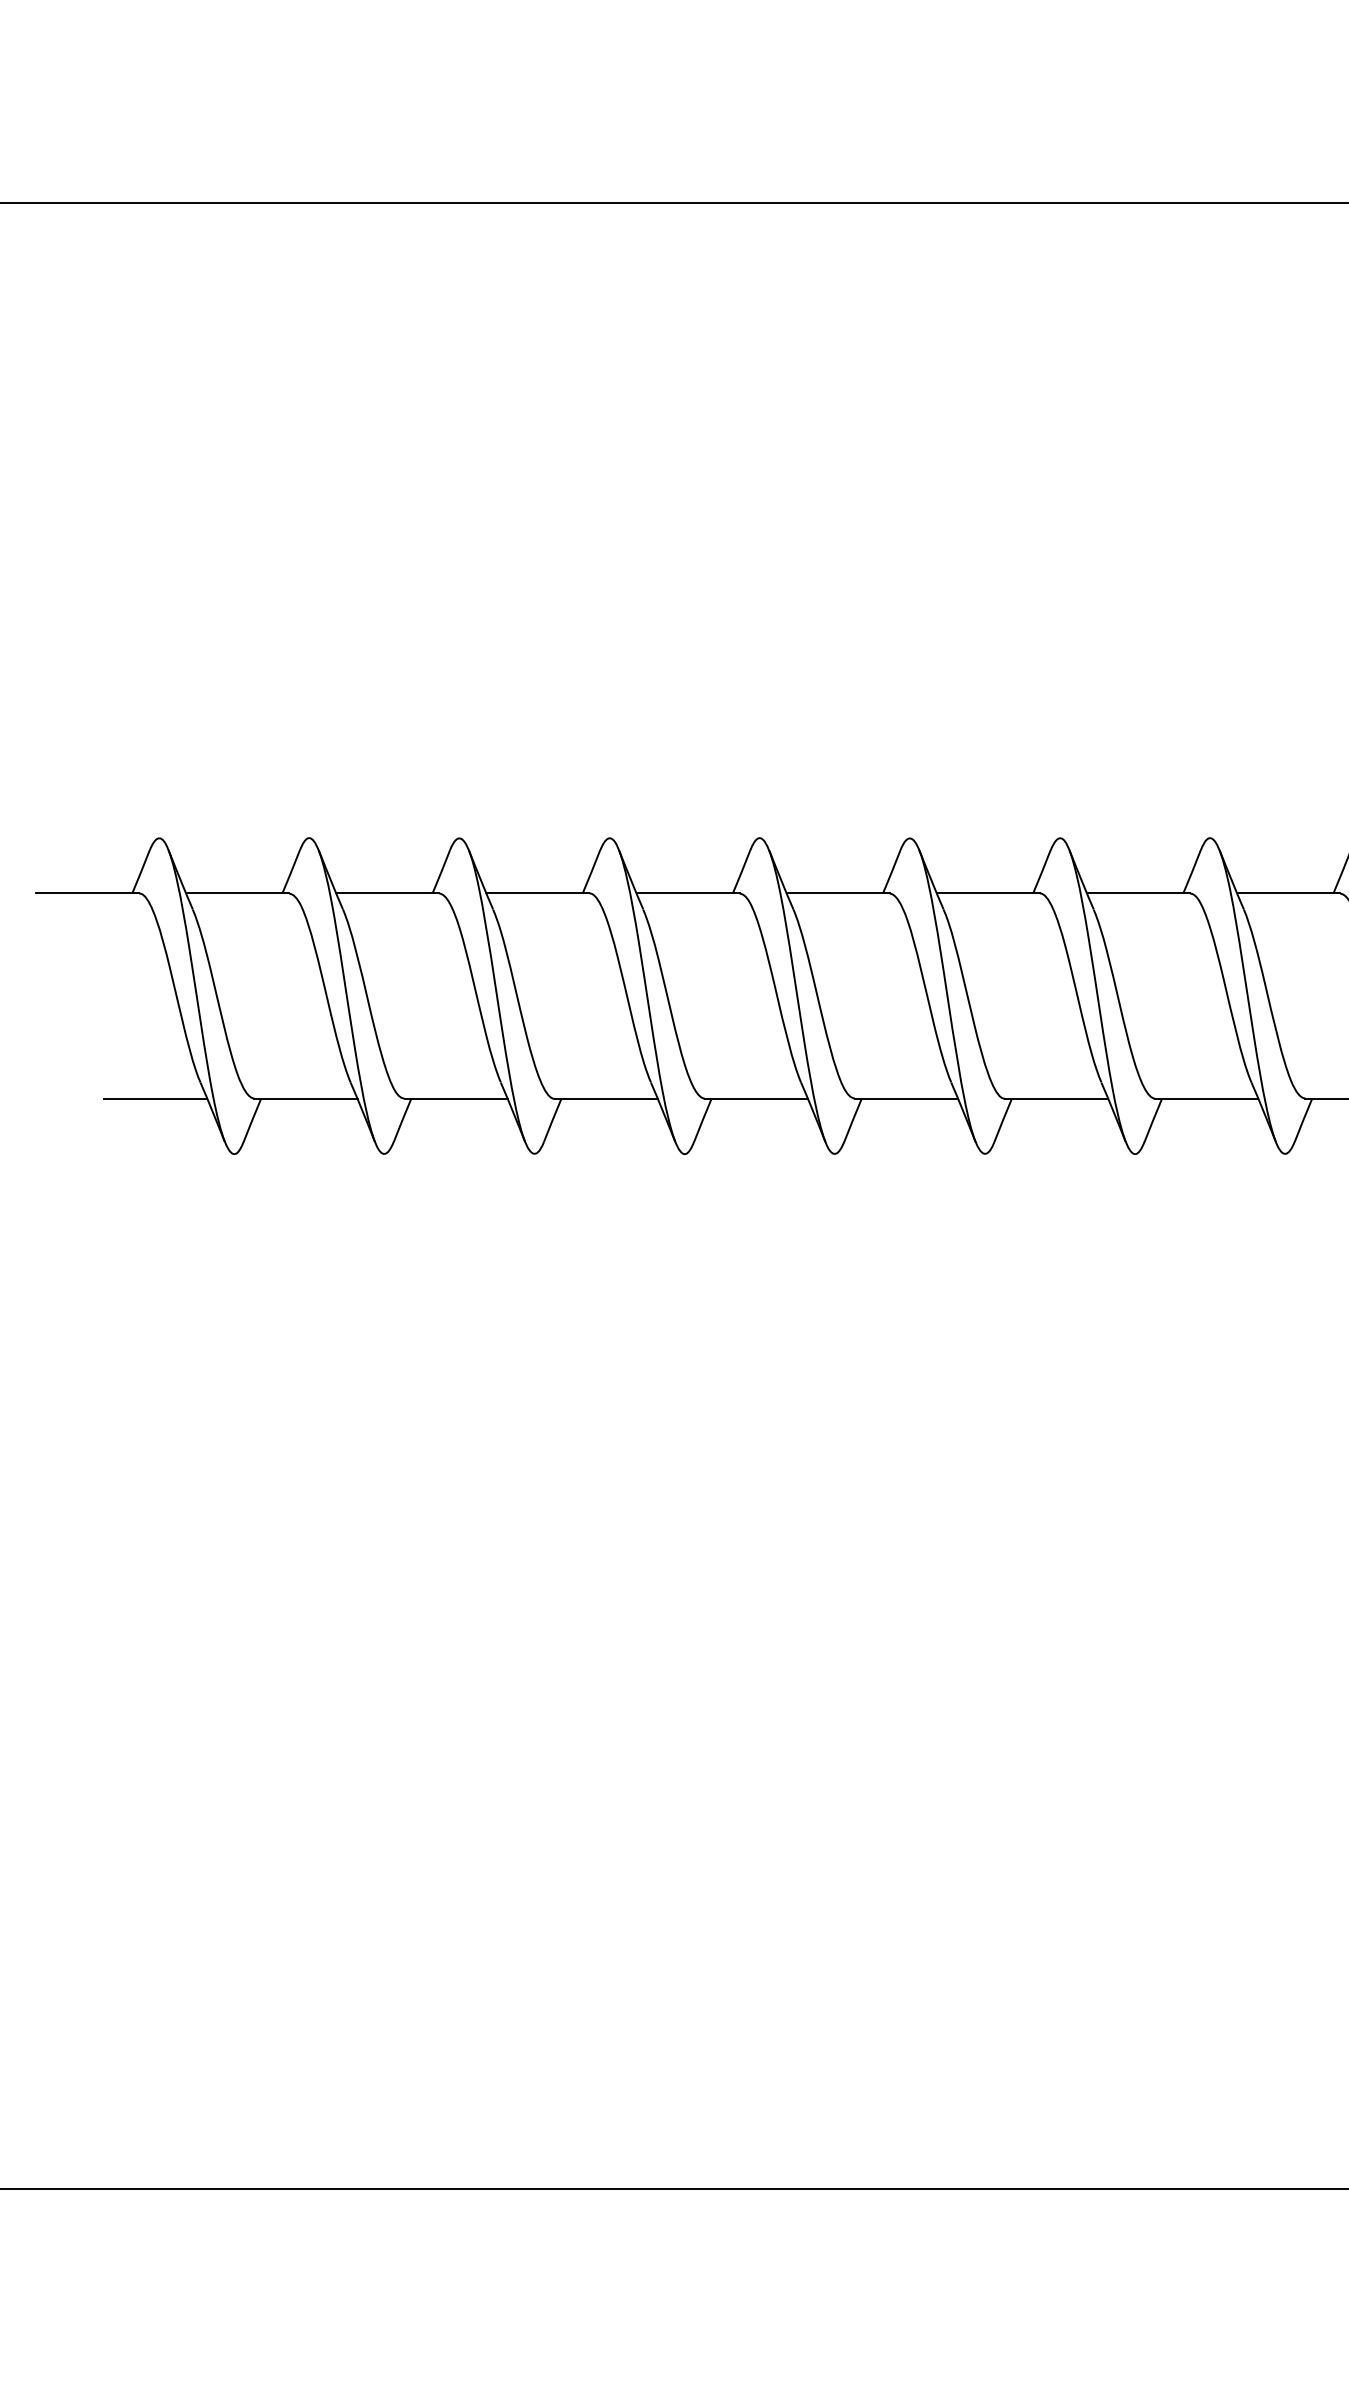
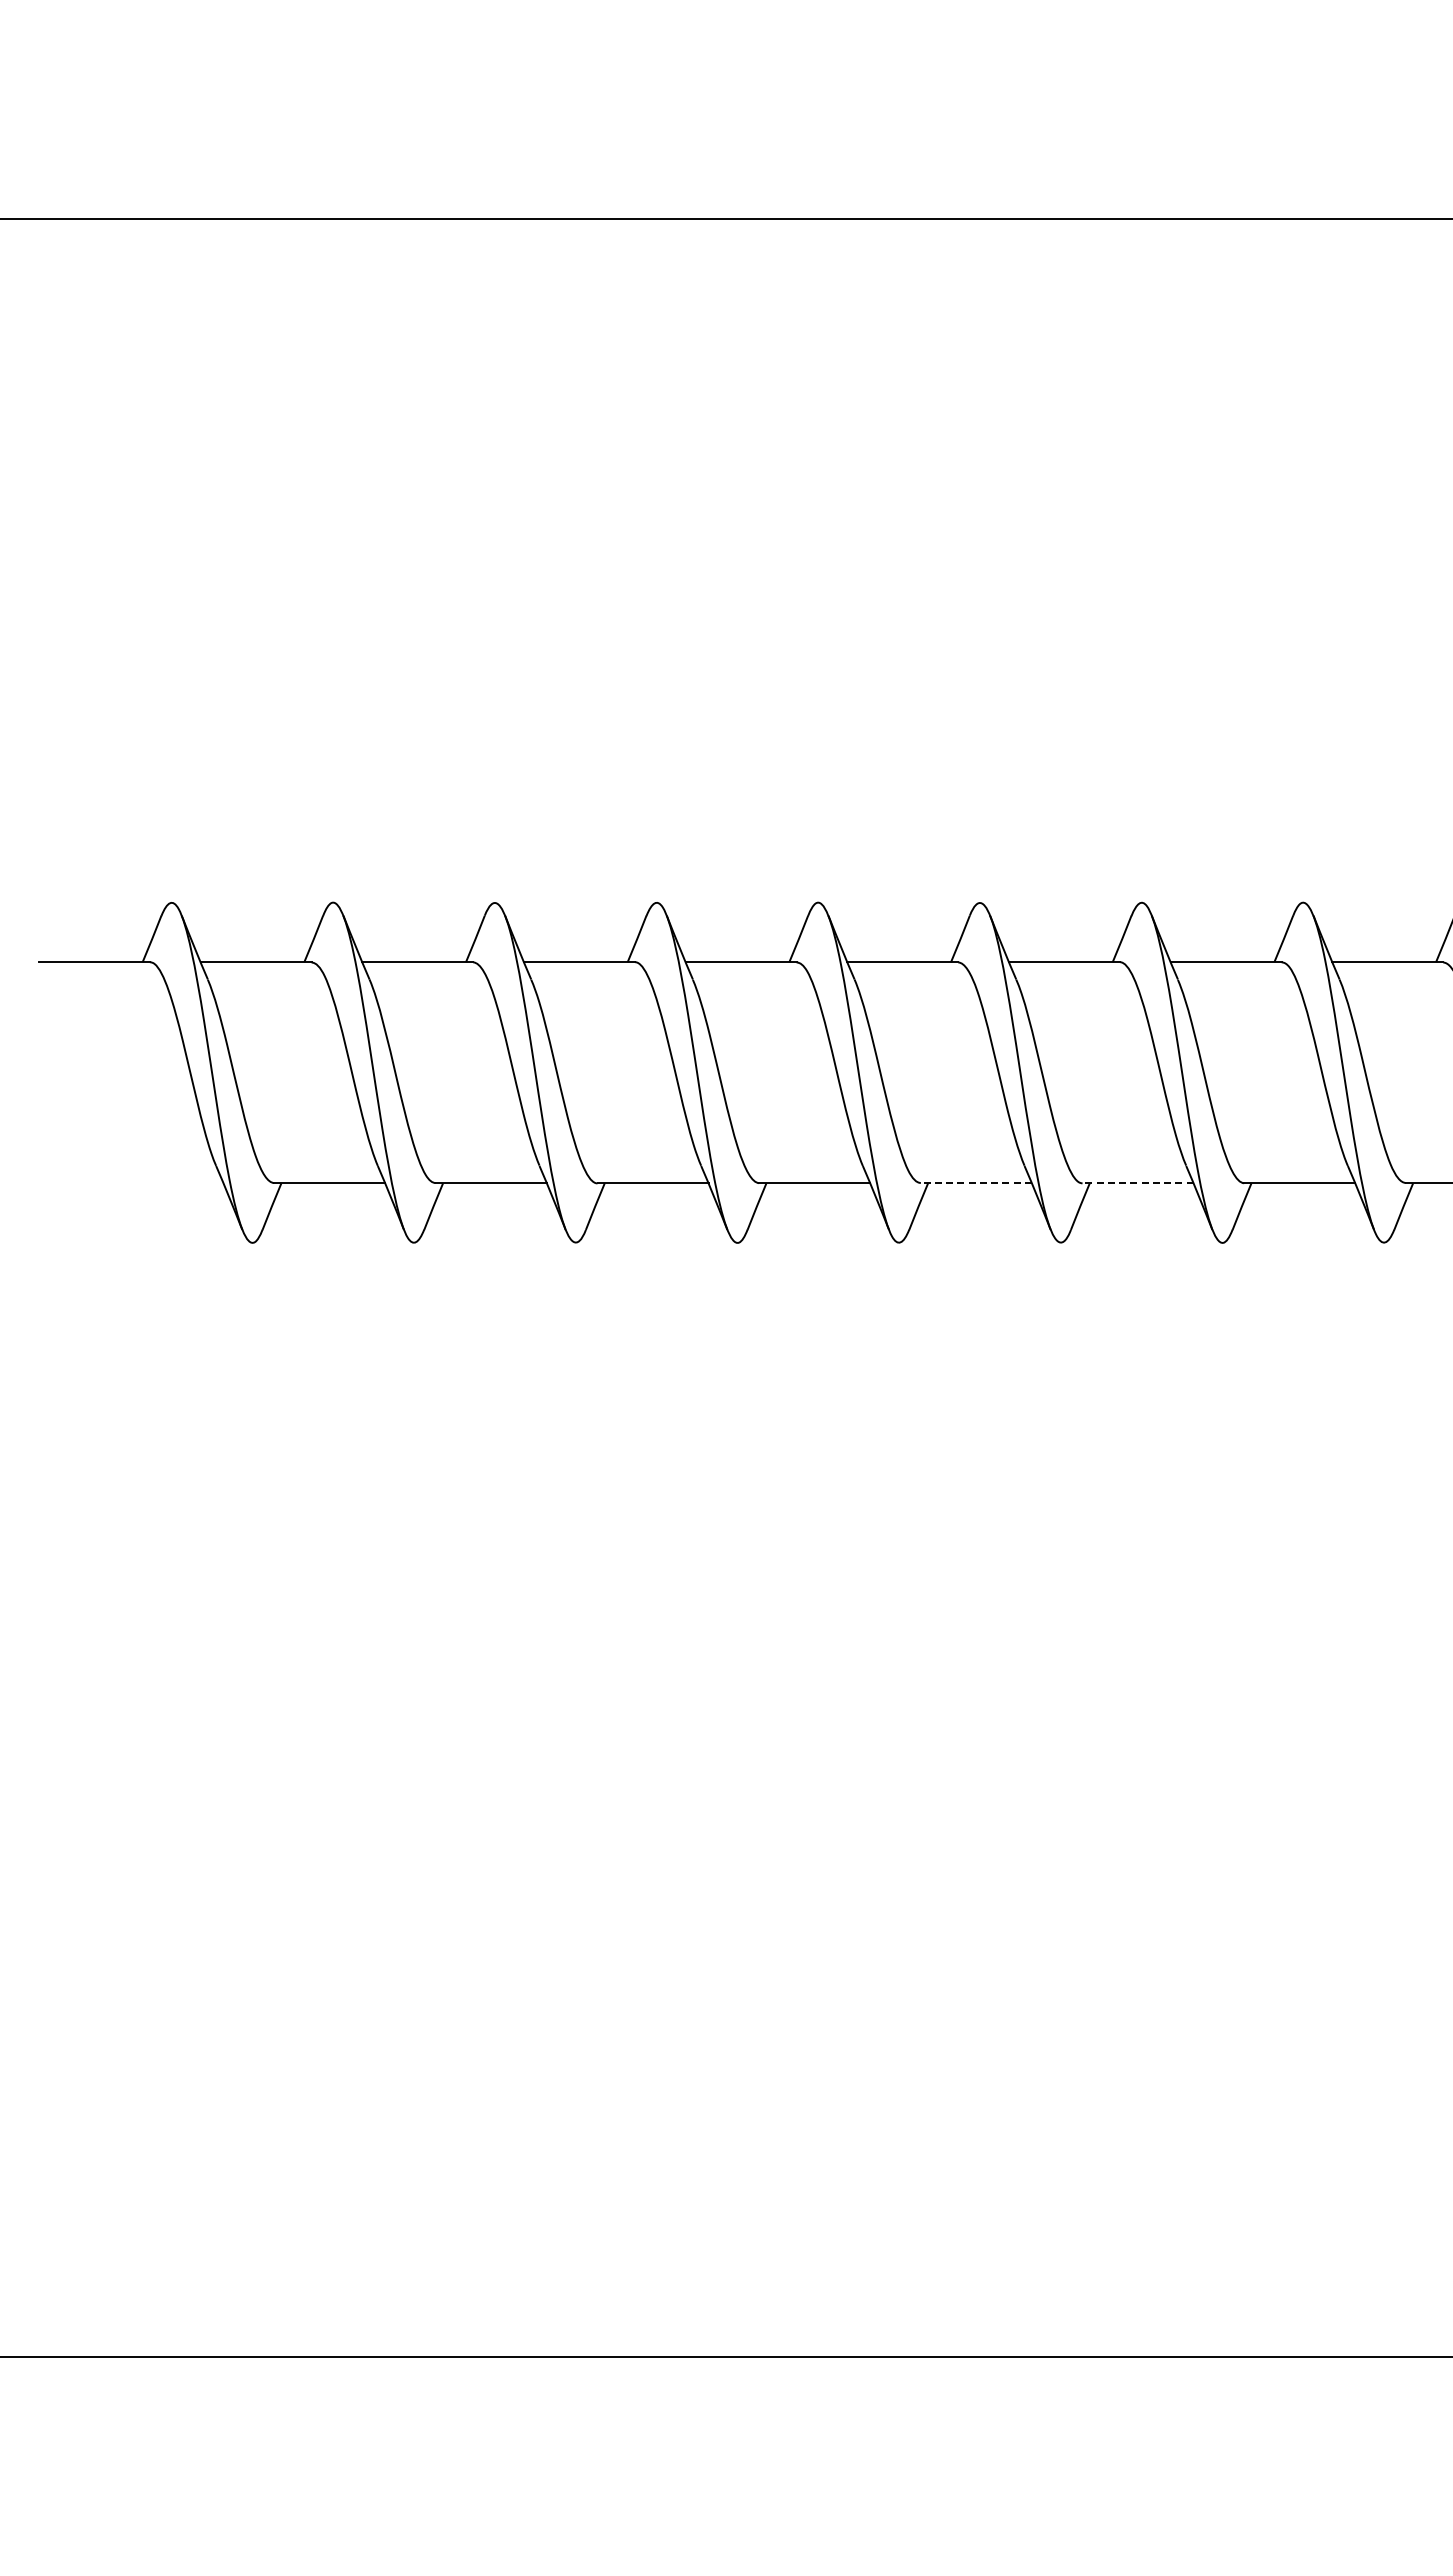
line: (155, 1098) -> (167, 1183), removed
line: (906, 1098) -> (976, 1183), solid -> dashed
line: (1057, 1098) -> (1138, 1183), solid -> dashed

